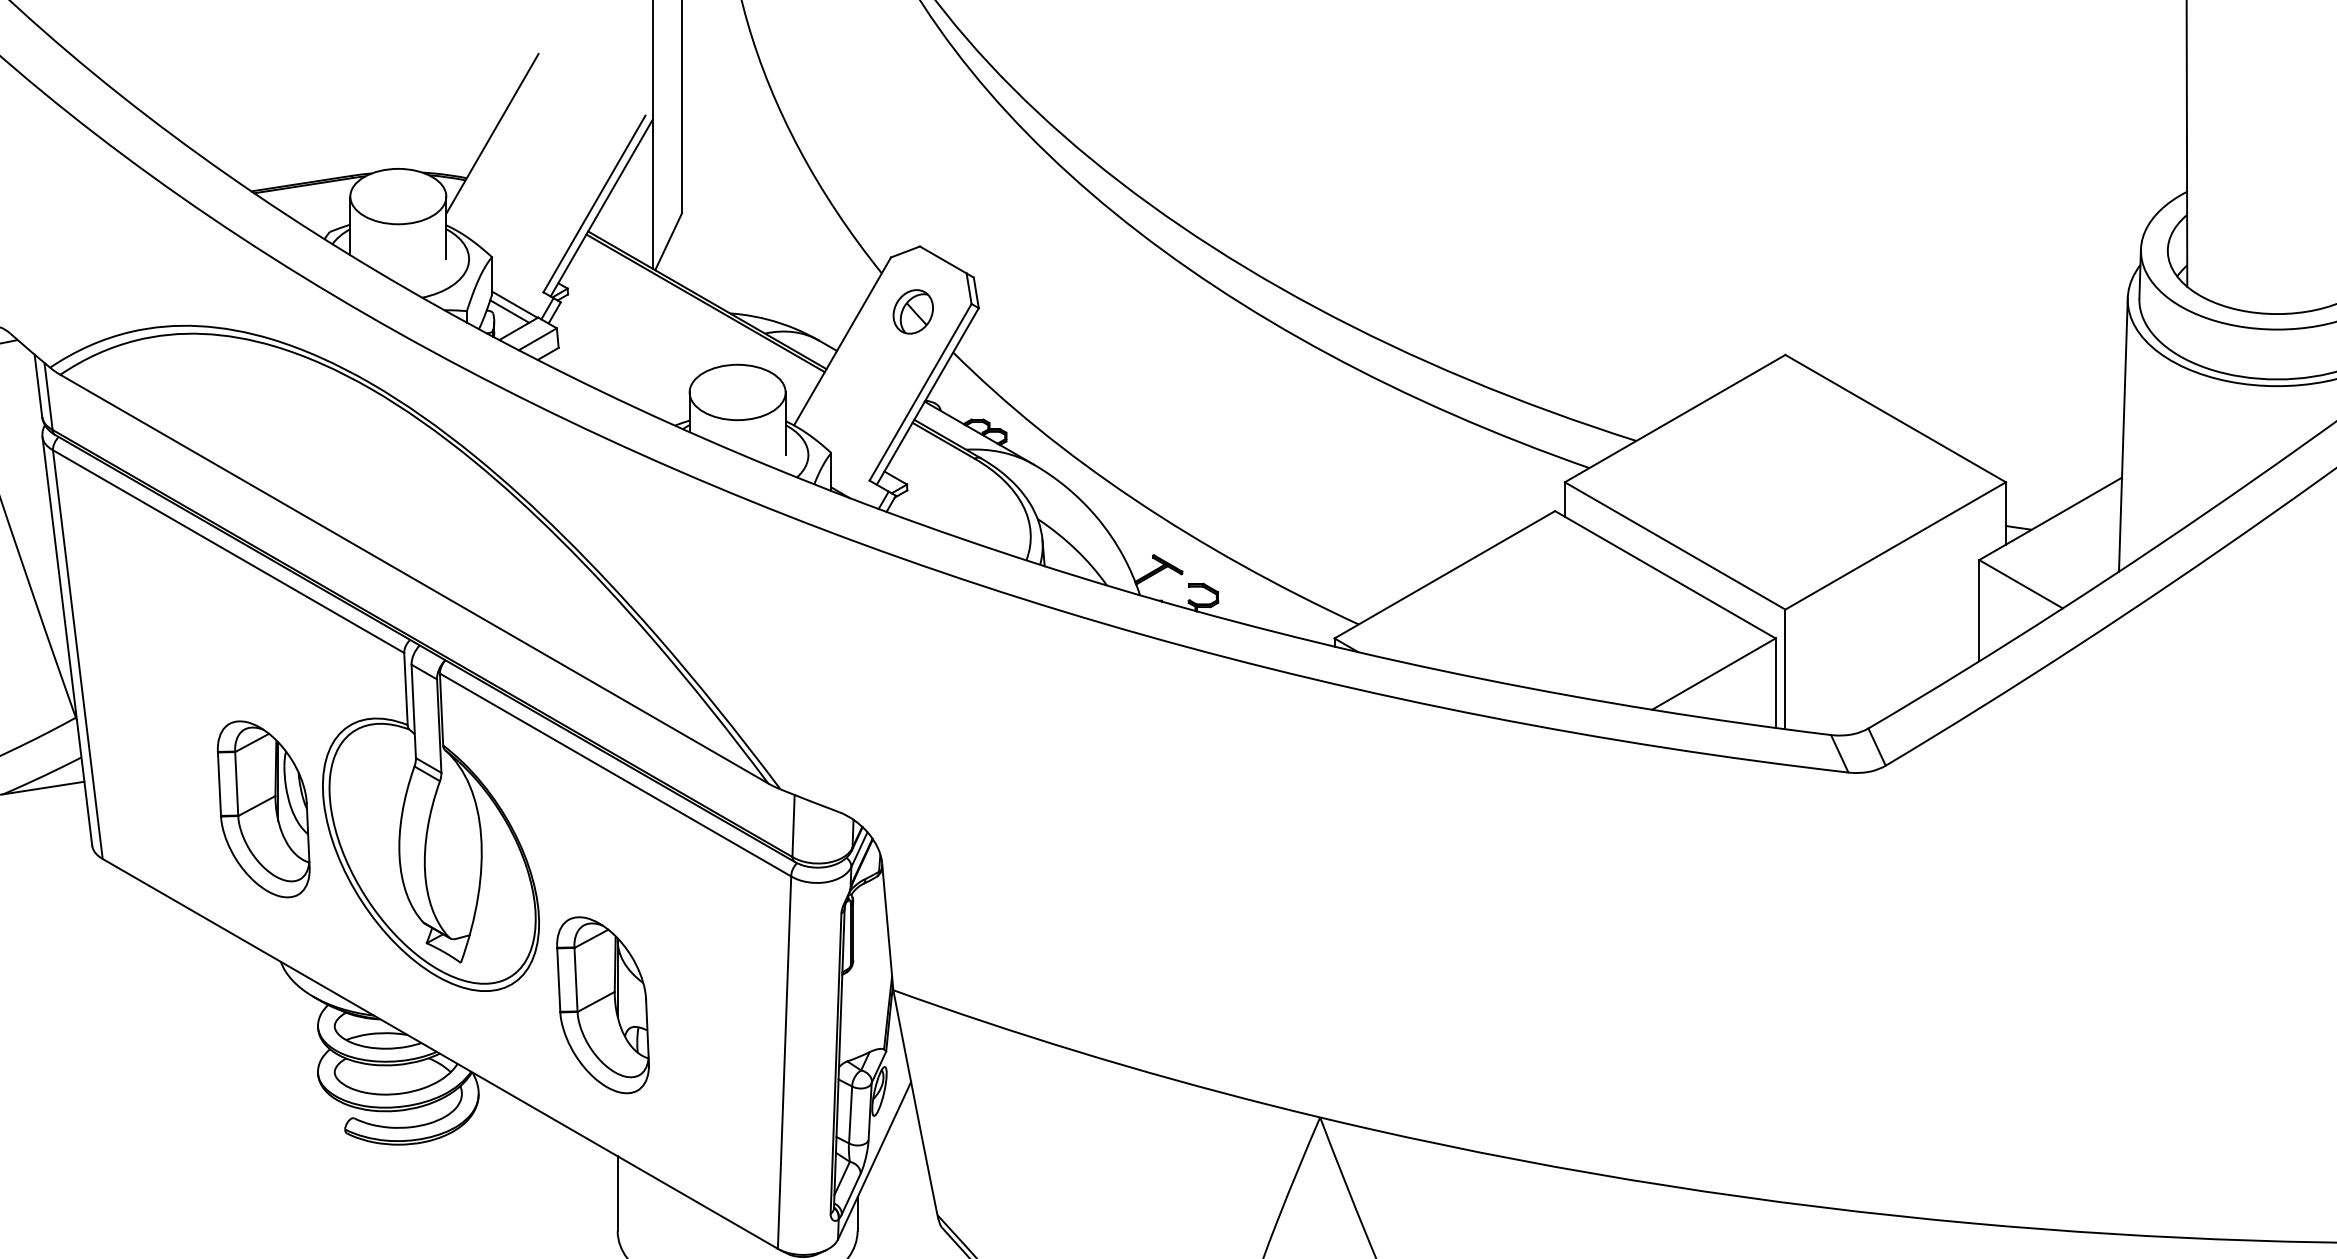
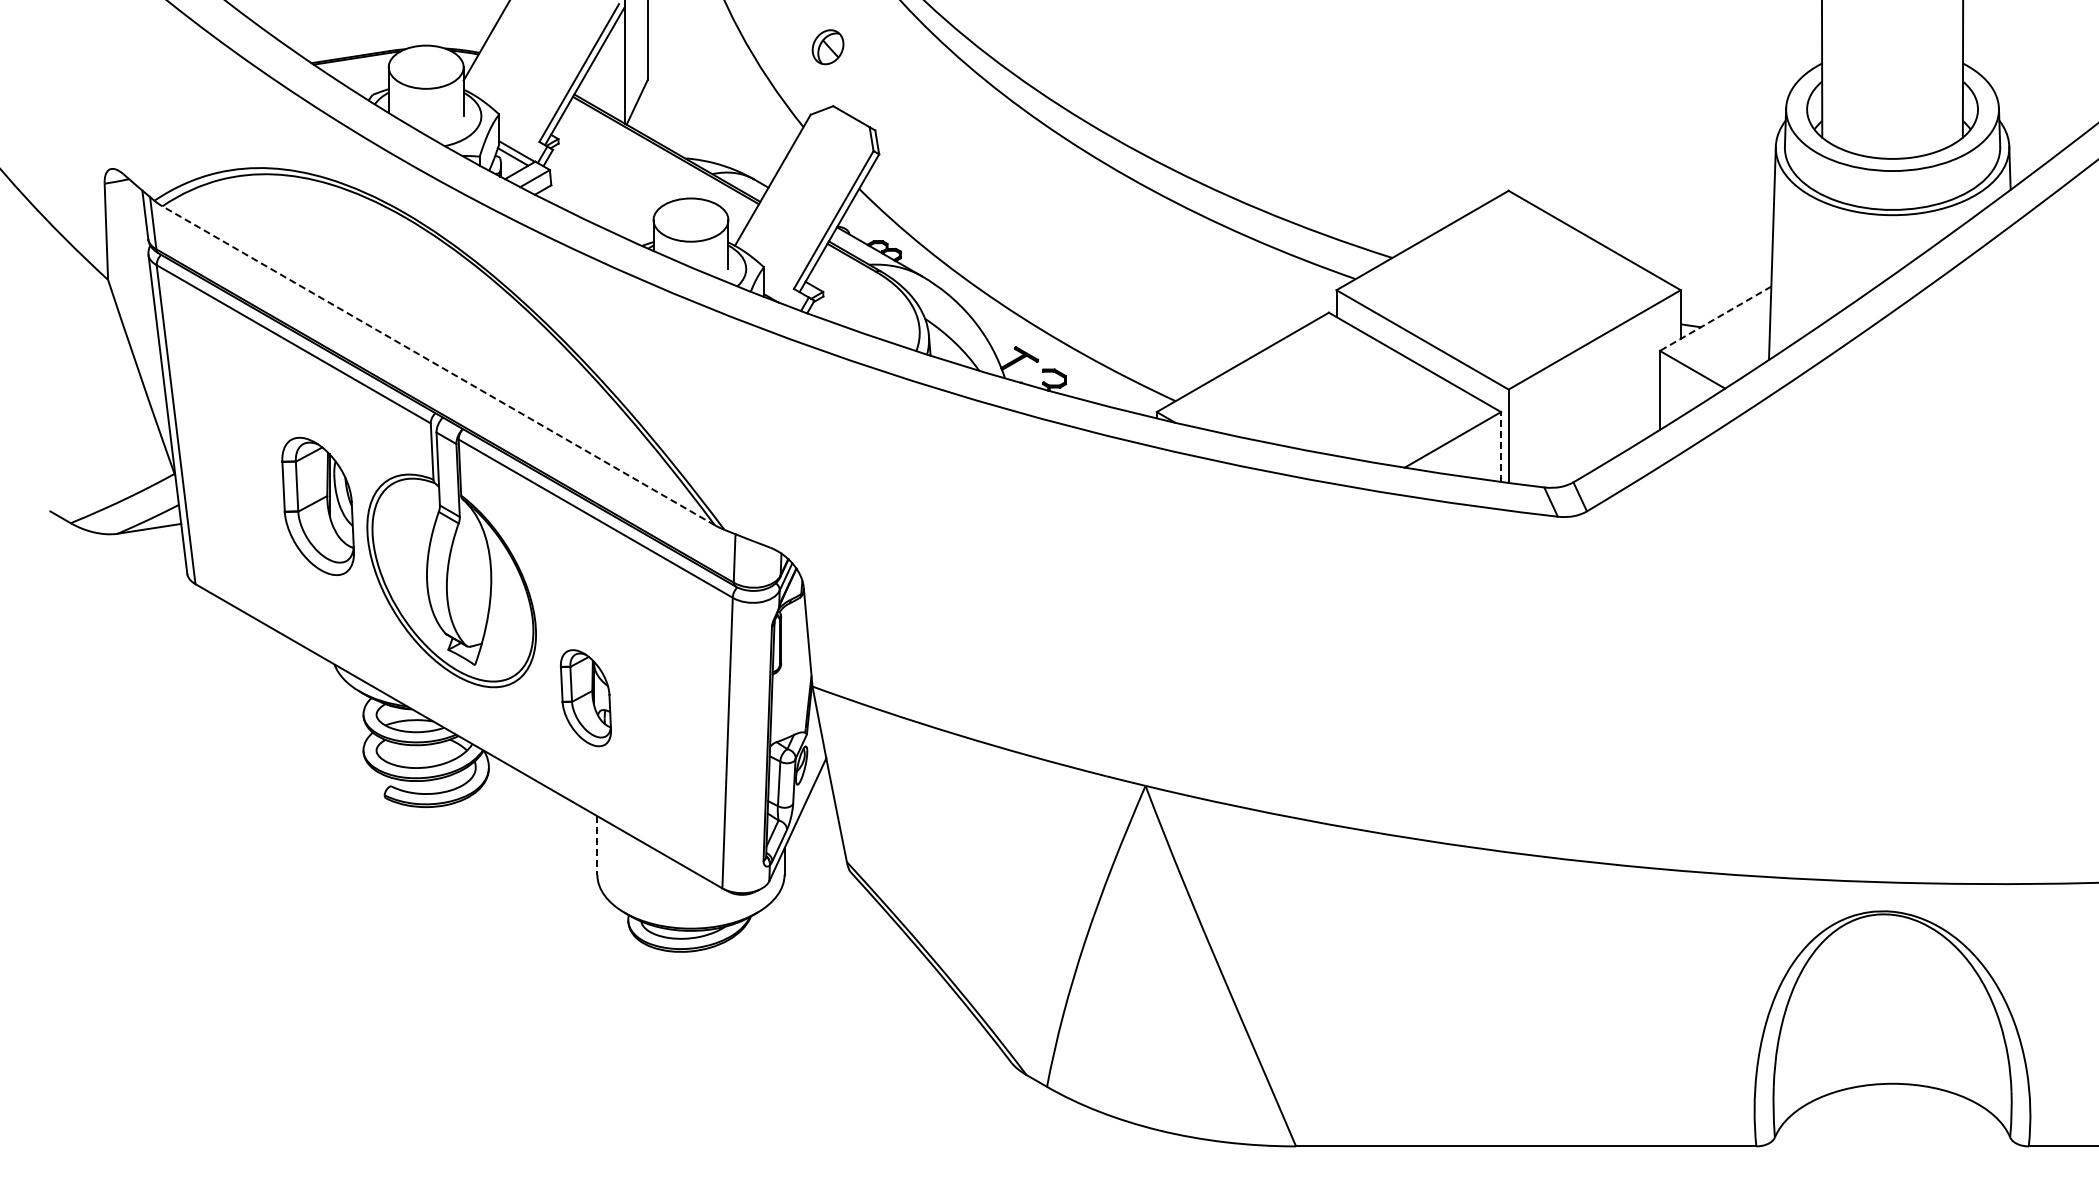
part: (912, 312) -> (827, 47), moved
line: (2050, 519) -> (1715, 319), solid -> dashed
line: (414, 578) -> (438, 365), solid -> dashed
line: (1776, 683) -> (1501, 447), solid -> dashed
part: (262, 809) -> (317, 506), moved
part: (602, 1004) -> (585, 697), size x0.7
line: (617, 1193) -> (597, 845), solid -> dashed

